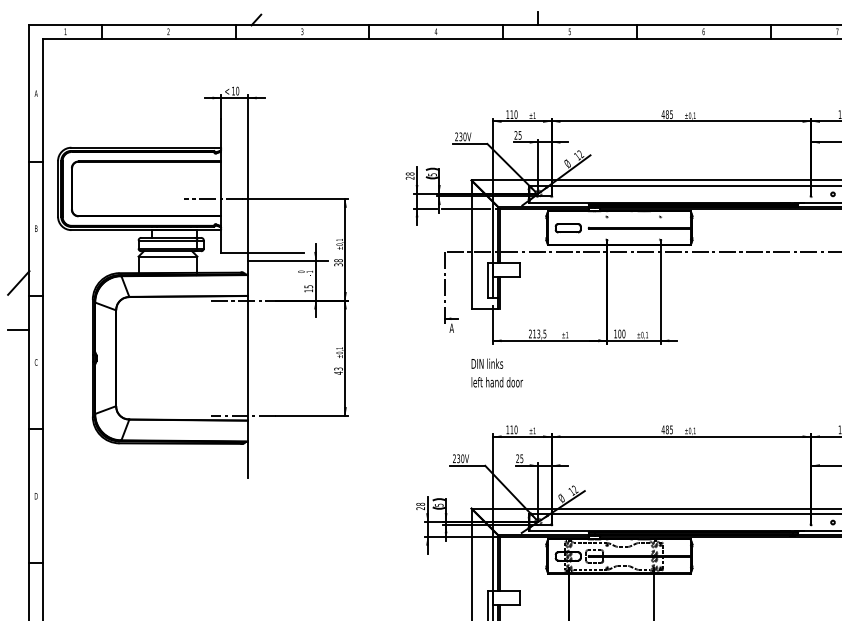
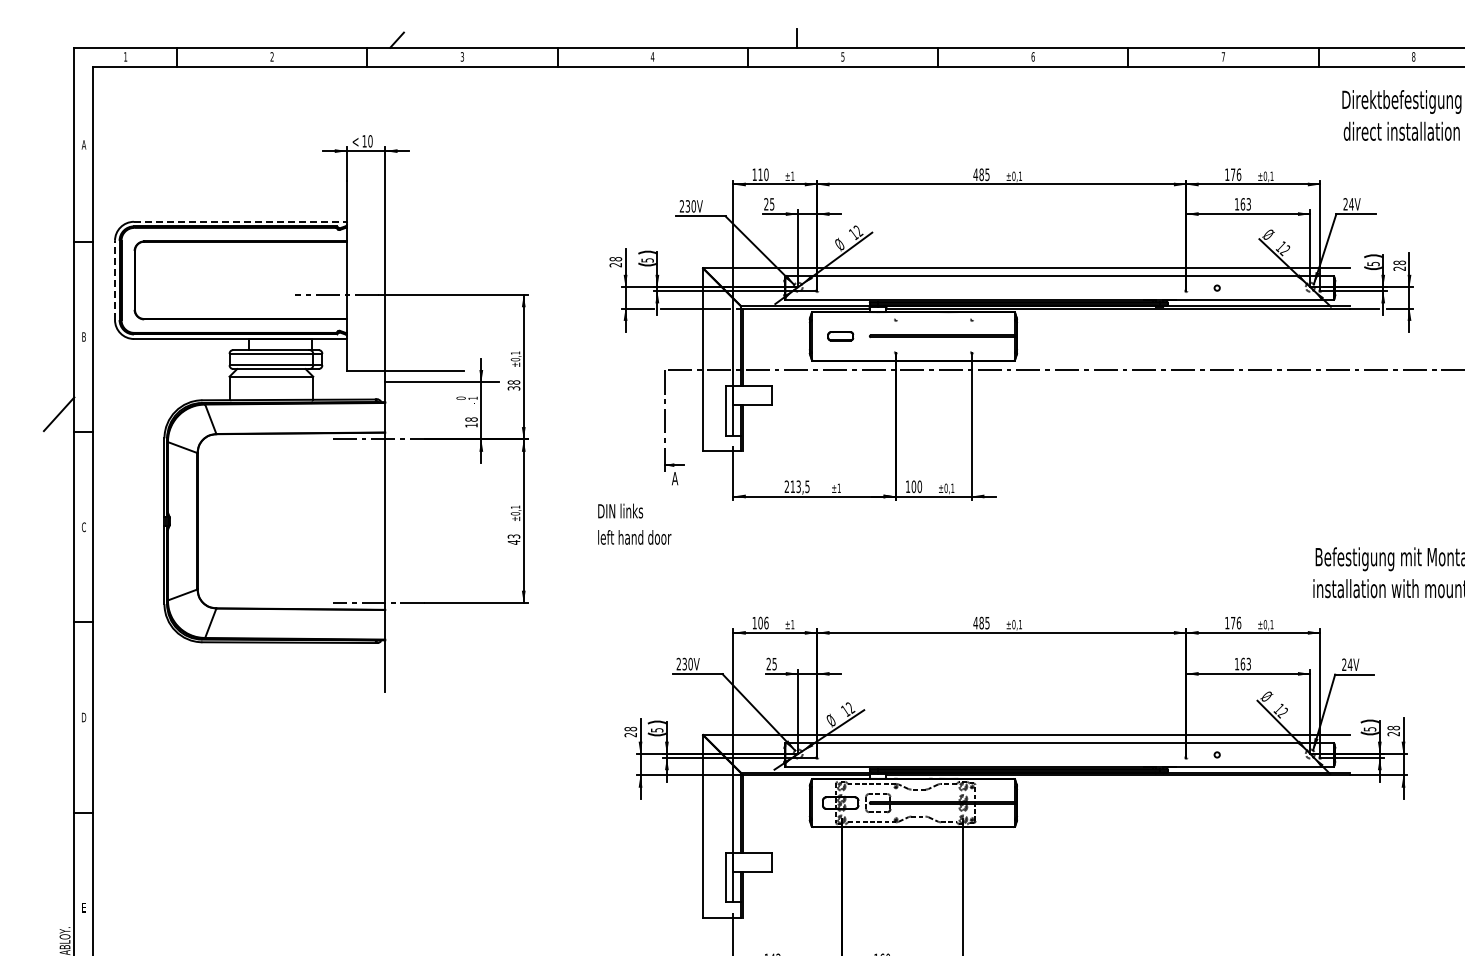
line: (146, 147) -> (240, 221), solid -> dashed
line: (58, 188) -> (115, 280), solid -> dashed
part: (568, 228) -> (840, 336), size x0.7
text: (308, 286) -> (471, 419), 15 -> 18
line: (18, 330) -> (58, 481), removed
text: (497, 372) -> (634, 523), moved
text: (514, 429) -> (763, 622), 110 -> 106

